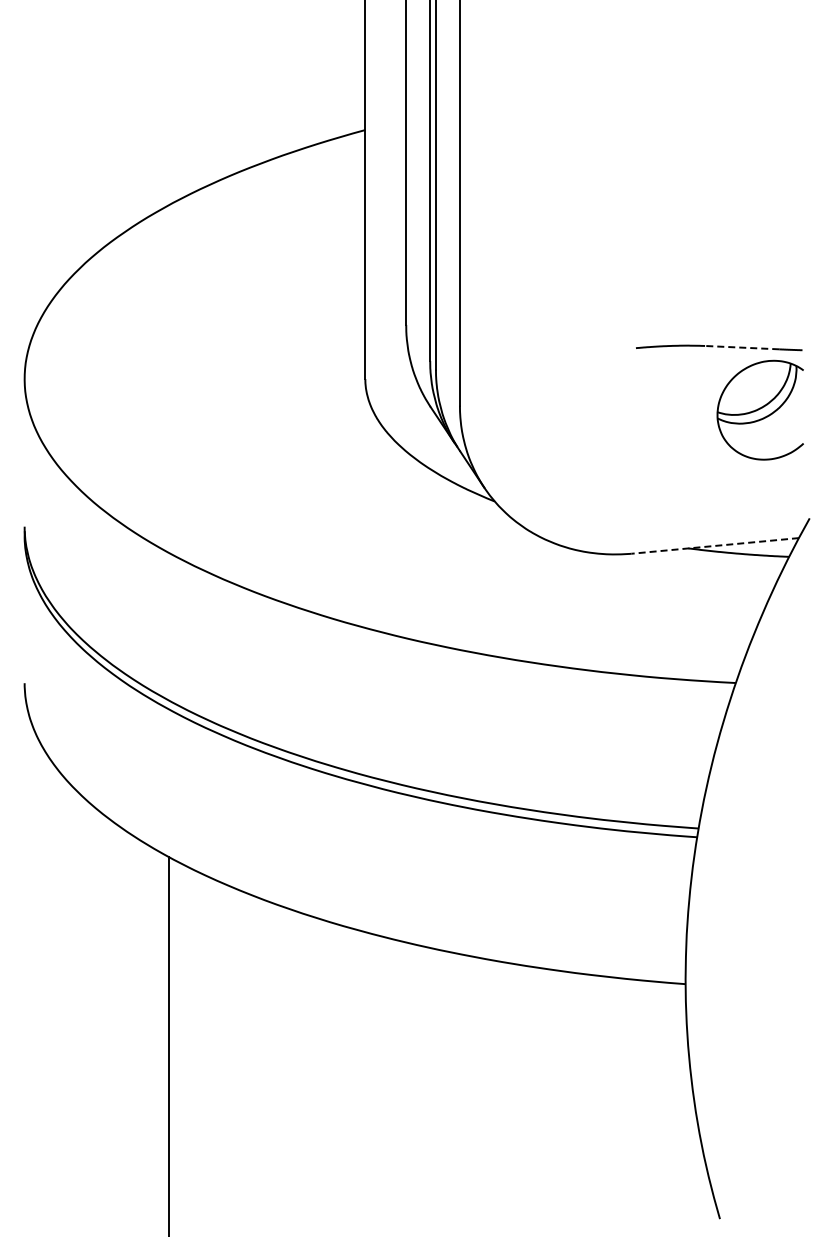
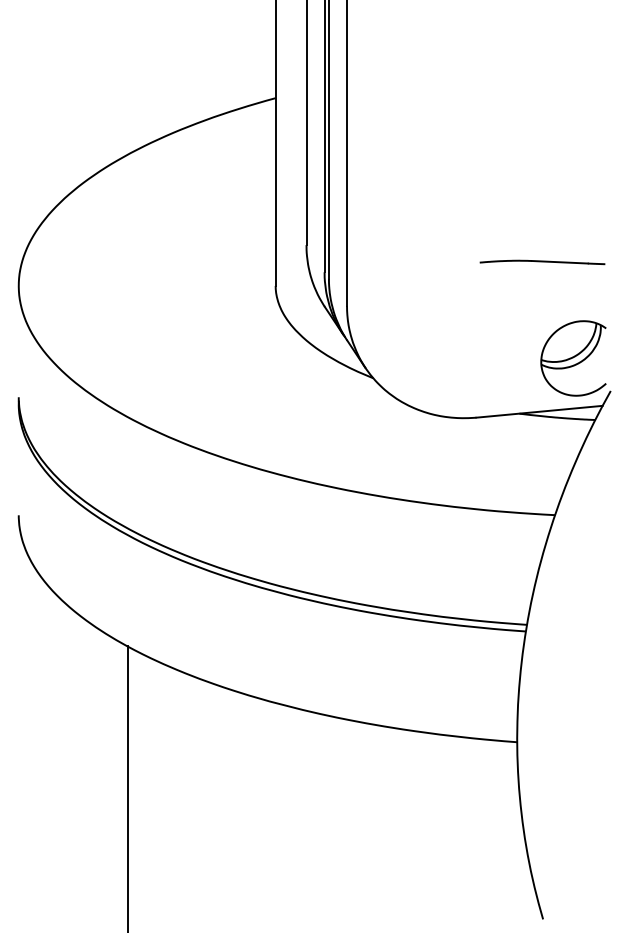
line: (741, 347) -> (559, 262), dashed -> solid
part: (759, 409) -> (572, 357), moved
line: (714, 545) -> (538, 411), dashed -> solid

